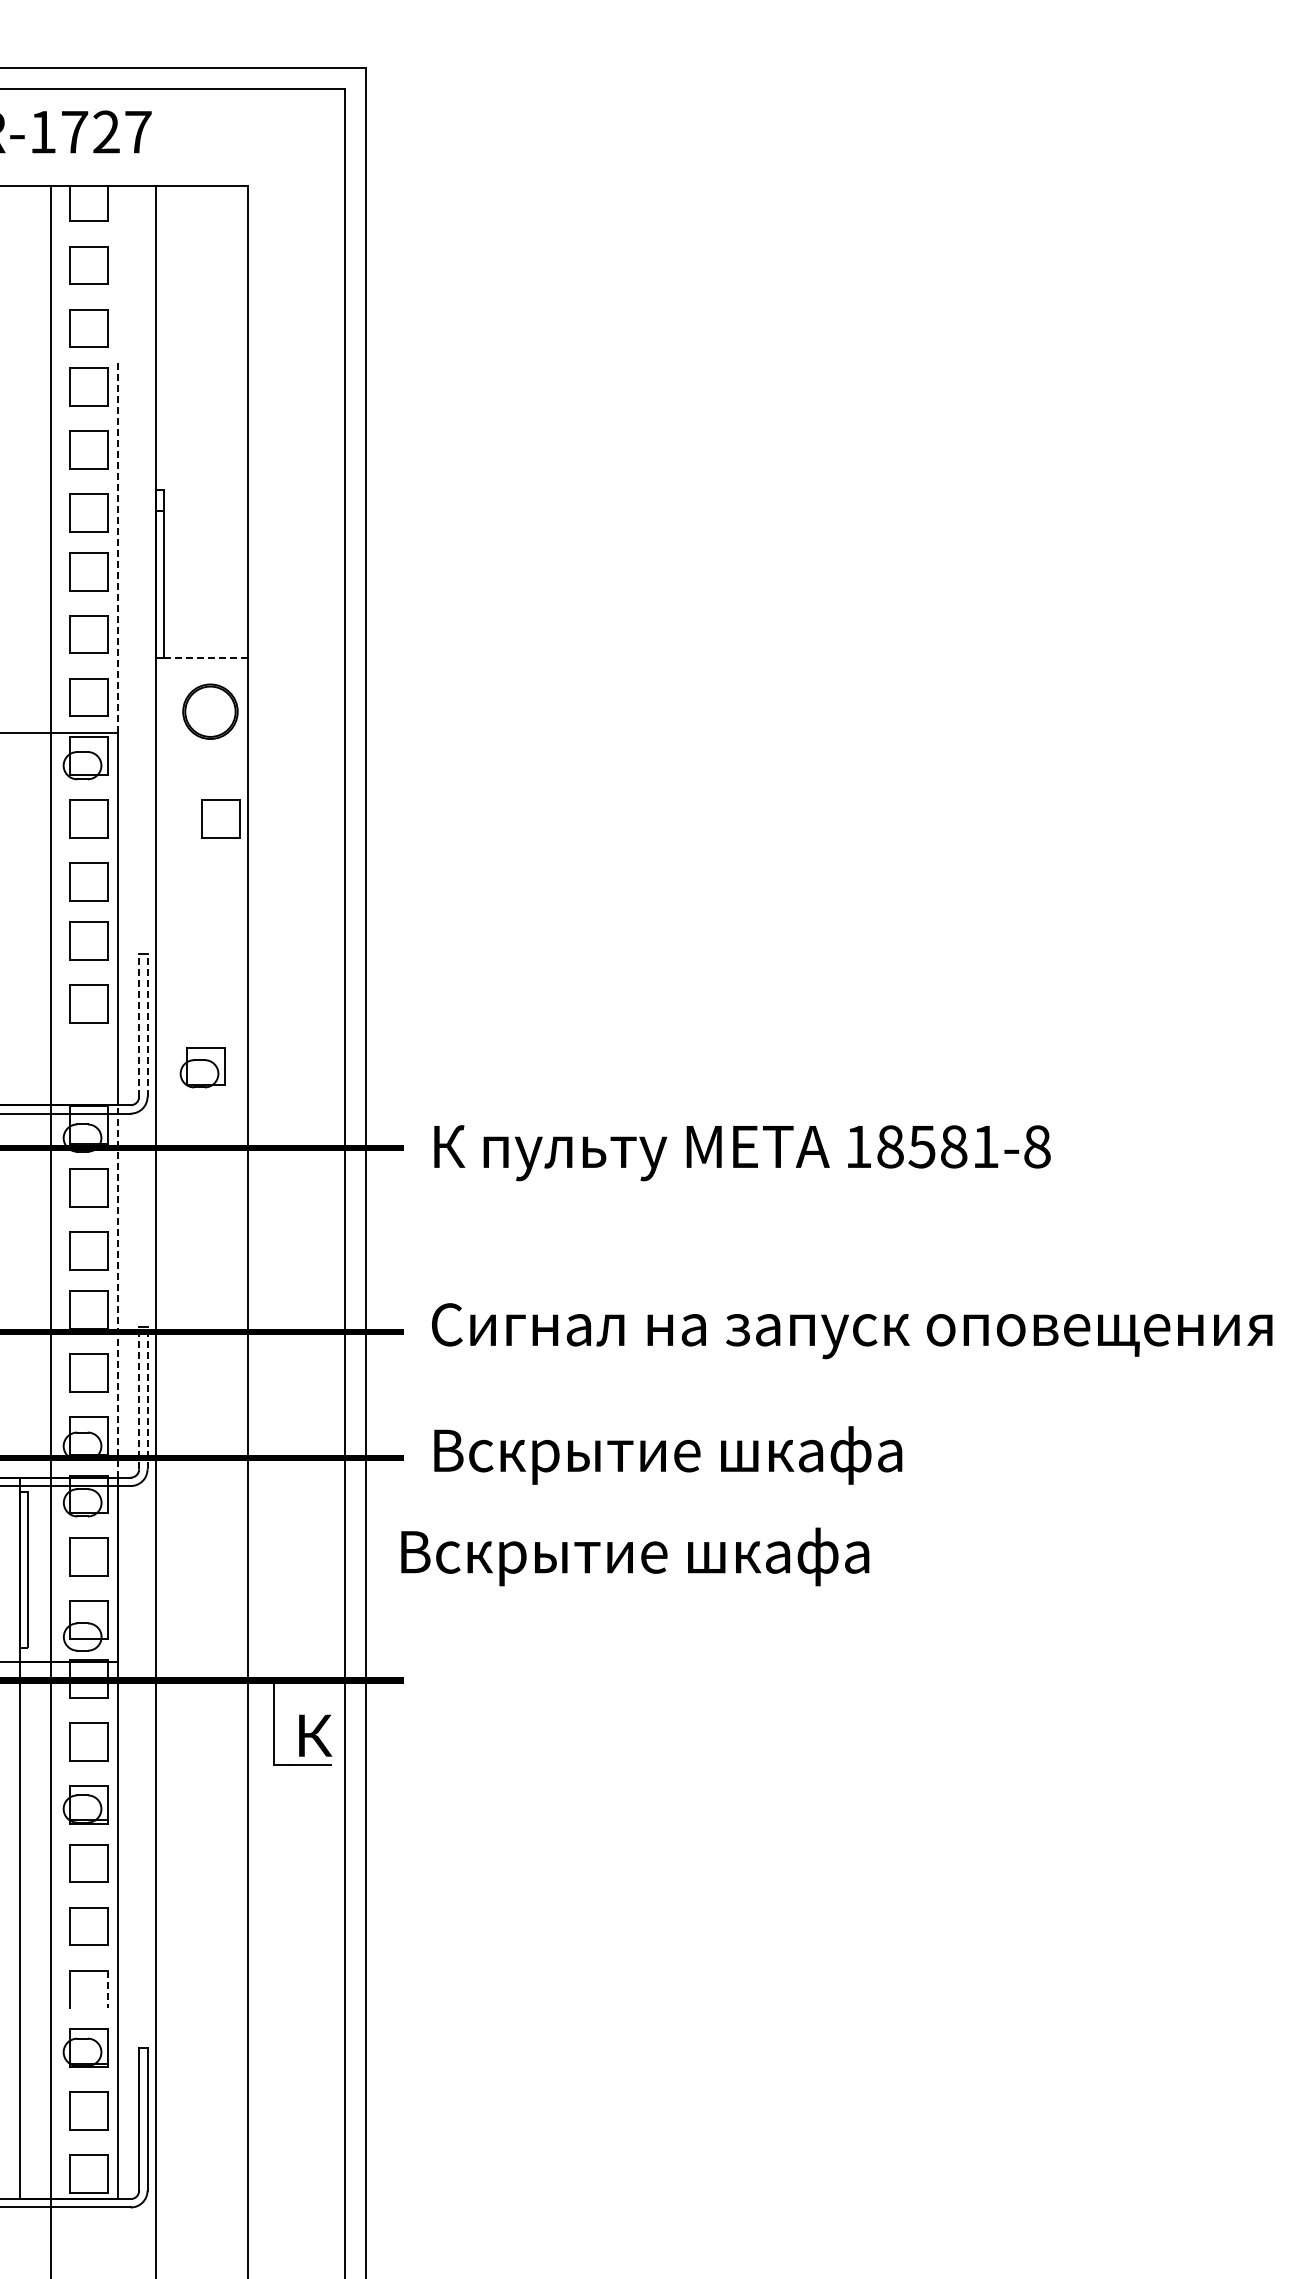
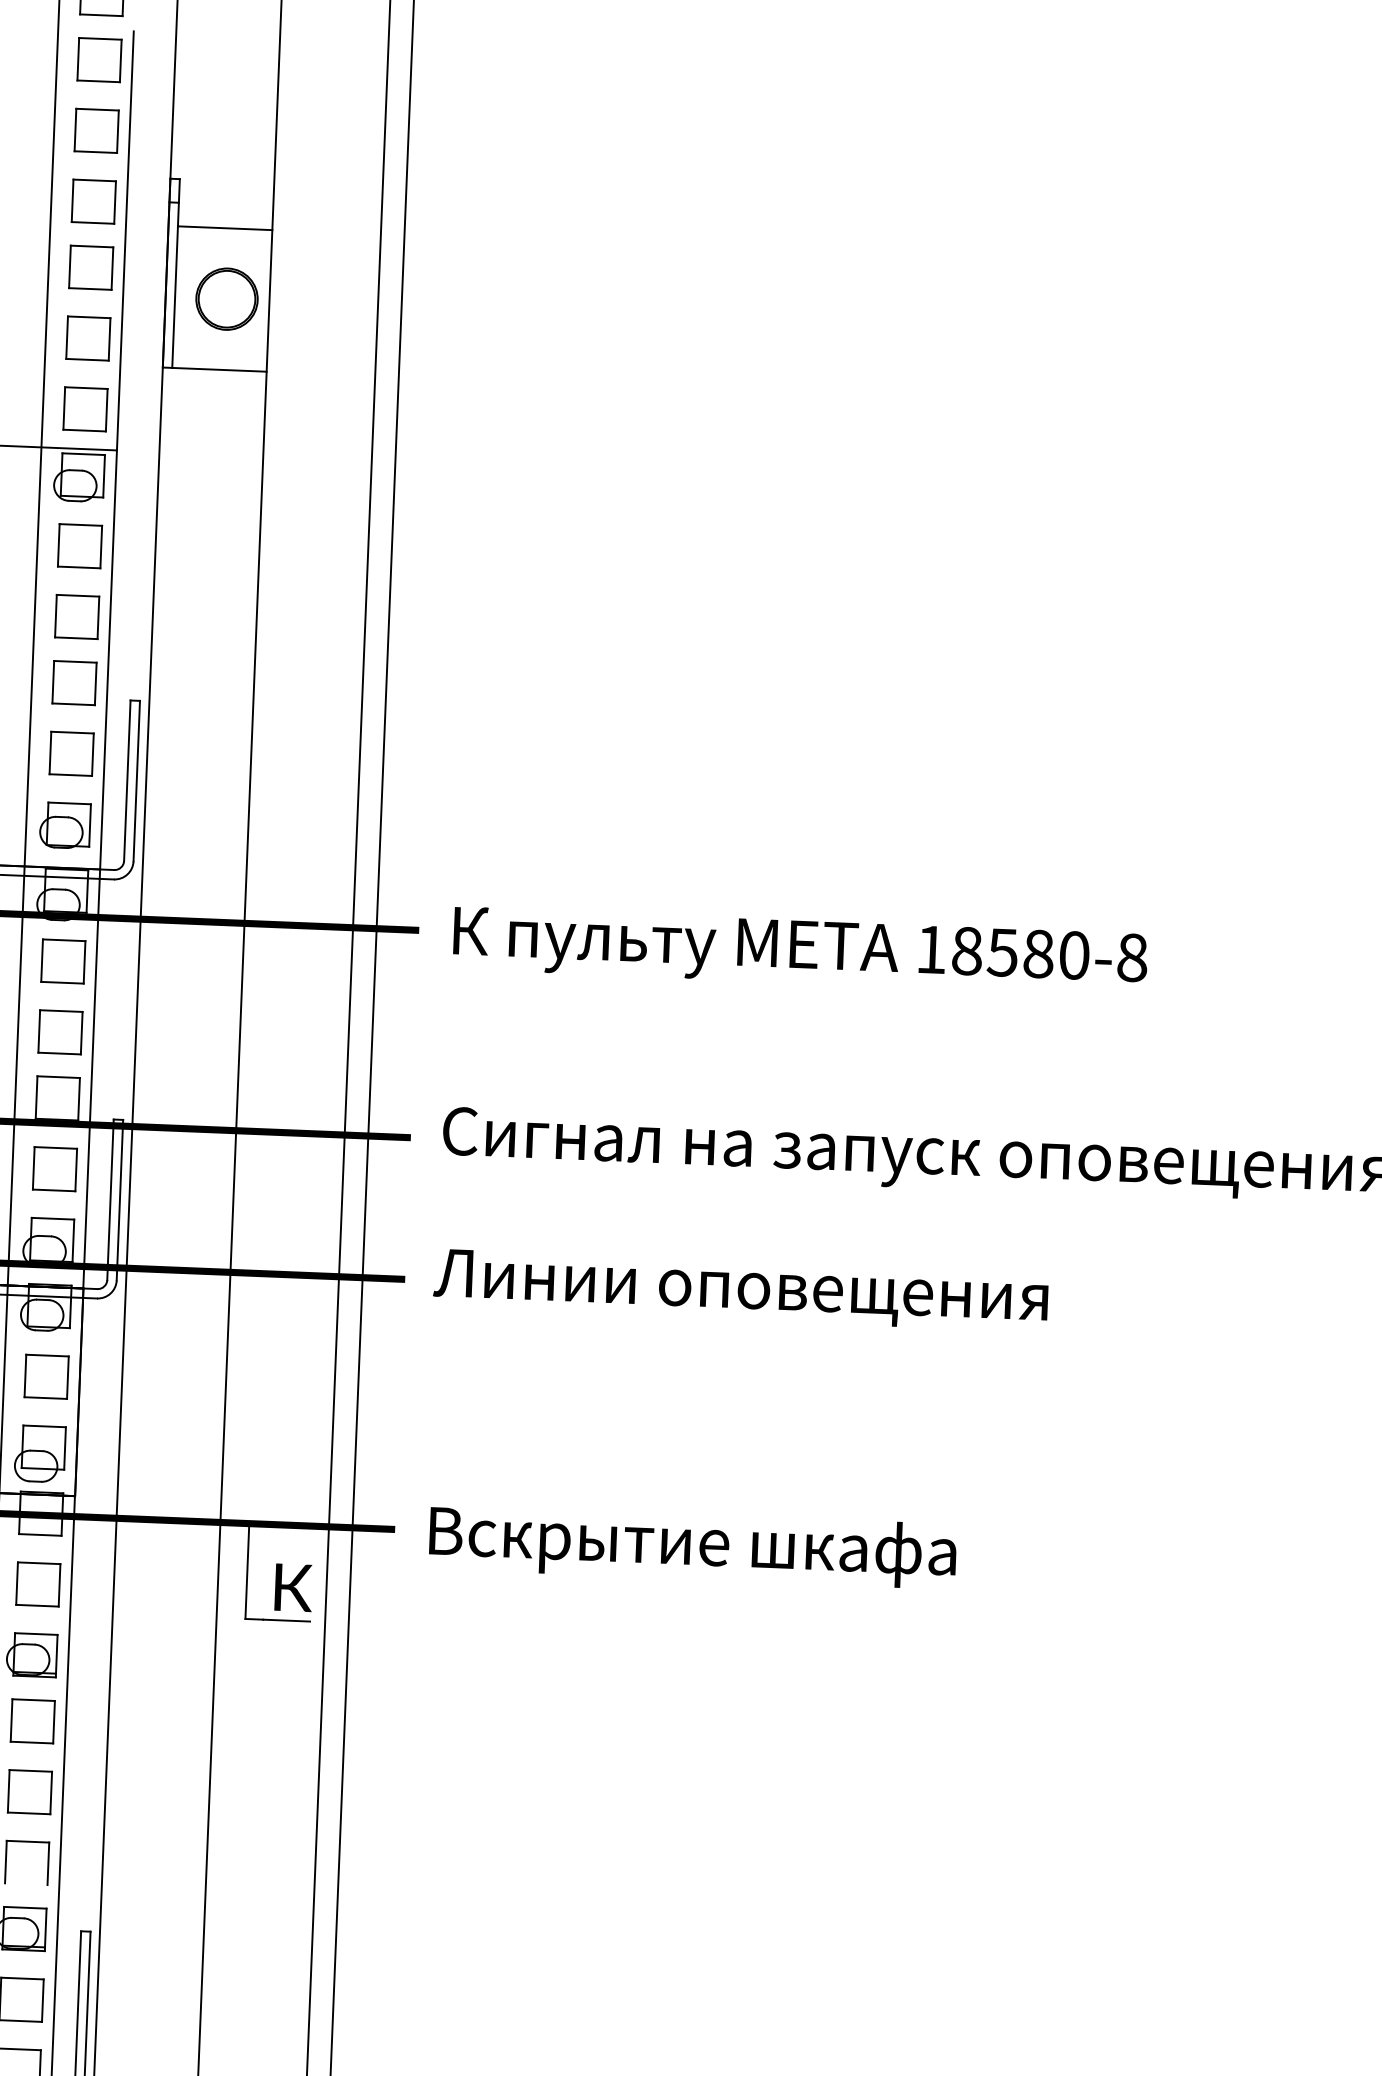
line: (206, 531) -> (225, 227), added
line: (118, 546) -> (125, 240), dashed -> solid
line: (206, 657) -> (219, 369), dashed -> solid
part: (210, 711) -> (227, 298), moved
part: (220, 818) -> (228, 551), removed
line: (139, 1025) -> (127, 780), dashed -> solid
line: (147, 1025) -> (136, 781), dashed -> solid
part: (202, 1067) -> (65, 825), moved
text: (985, 1146) -> (1074, 955), 18581-8 -> 18580-8
line: (118, 1290) -> (92, 1077), dashed -> solid
line: (139, 1397) -> (110, 1199), dashed -> solid
line: (147, 1397) -> (119, 1199), dashed -> solid
text: (701, 1455) -> (740, 1289), Вскрытие шкафа -> Линии оповещения
text: (635, 1556) -> (693, 1546), moved
line: (107, 1989) -> (48, 1863), dashed -> solid

